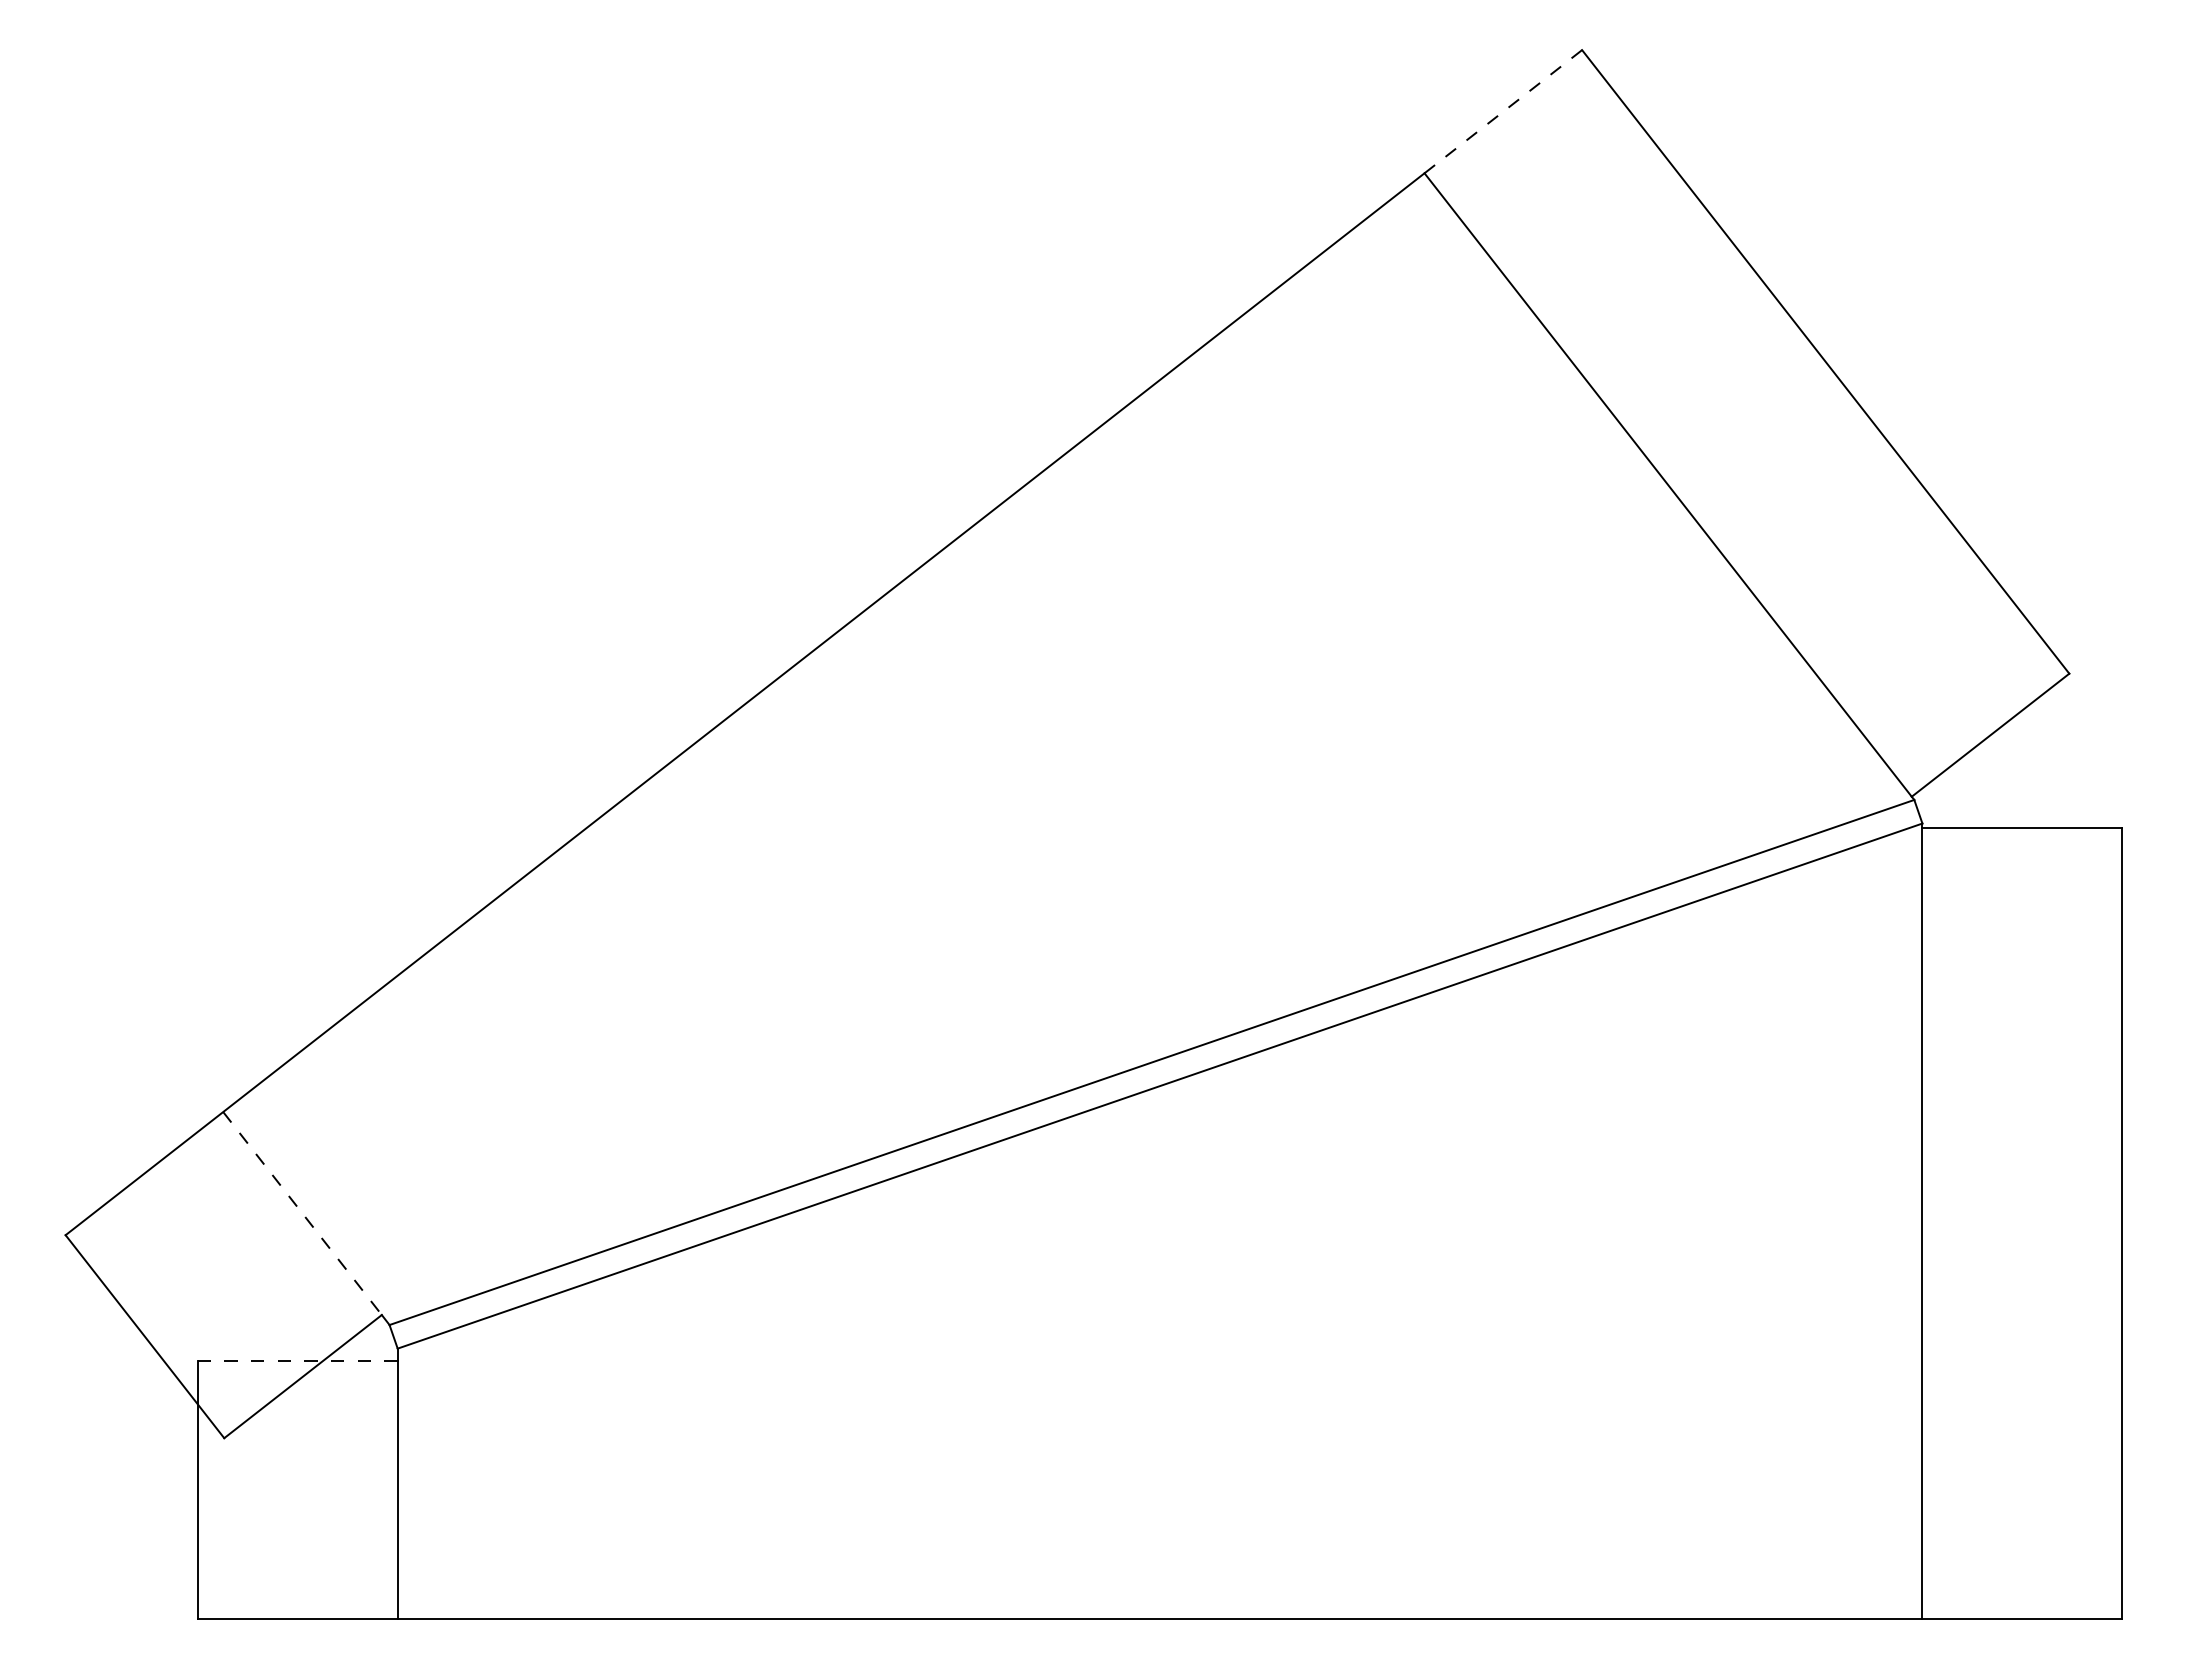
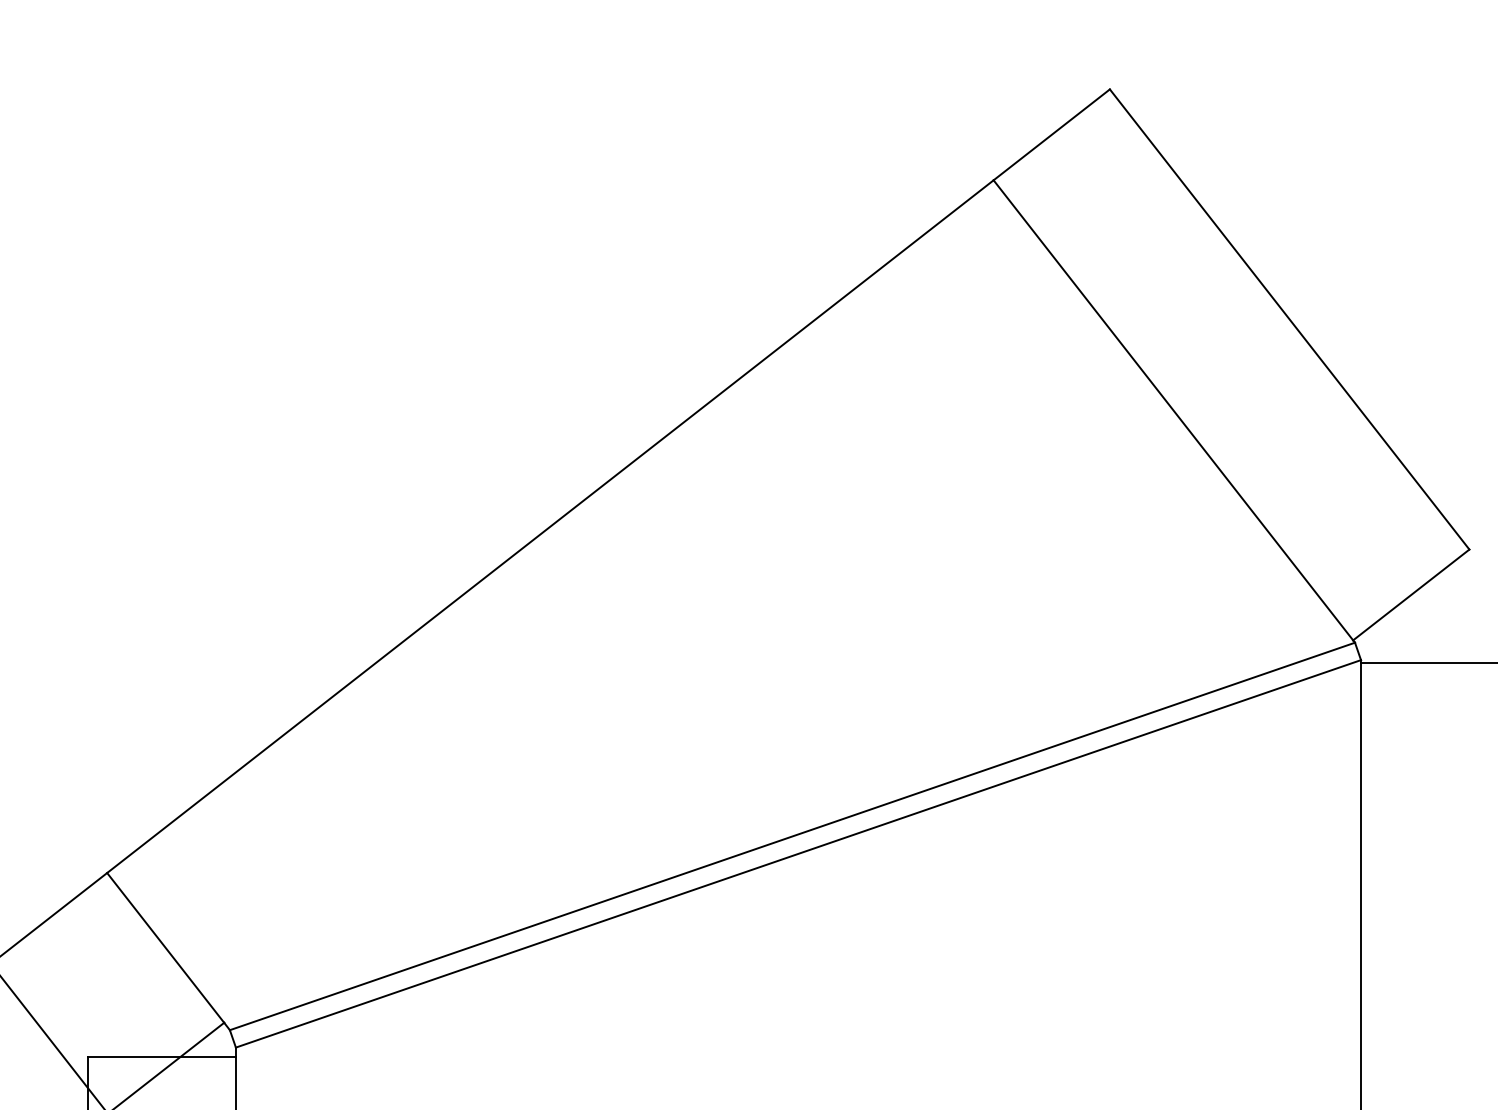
line: (1503, 111) -> (1051, 134), dashed -> solid
line: (302, 1213) -> (165, 947), dashed -> solid
line: (297, 1361) -> (161, 1057), dashed -> solid

